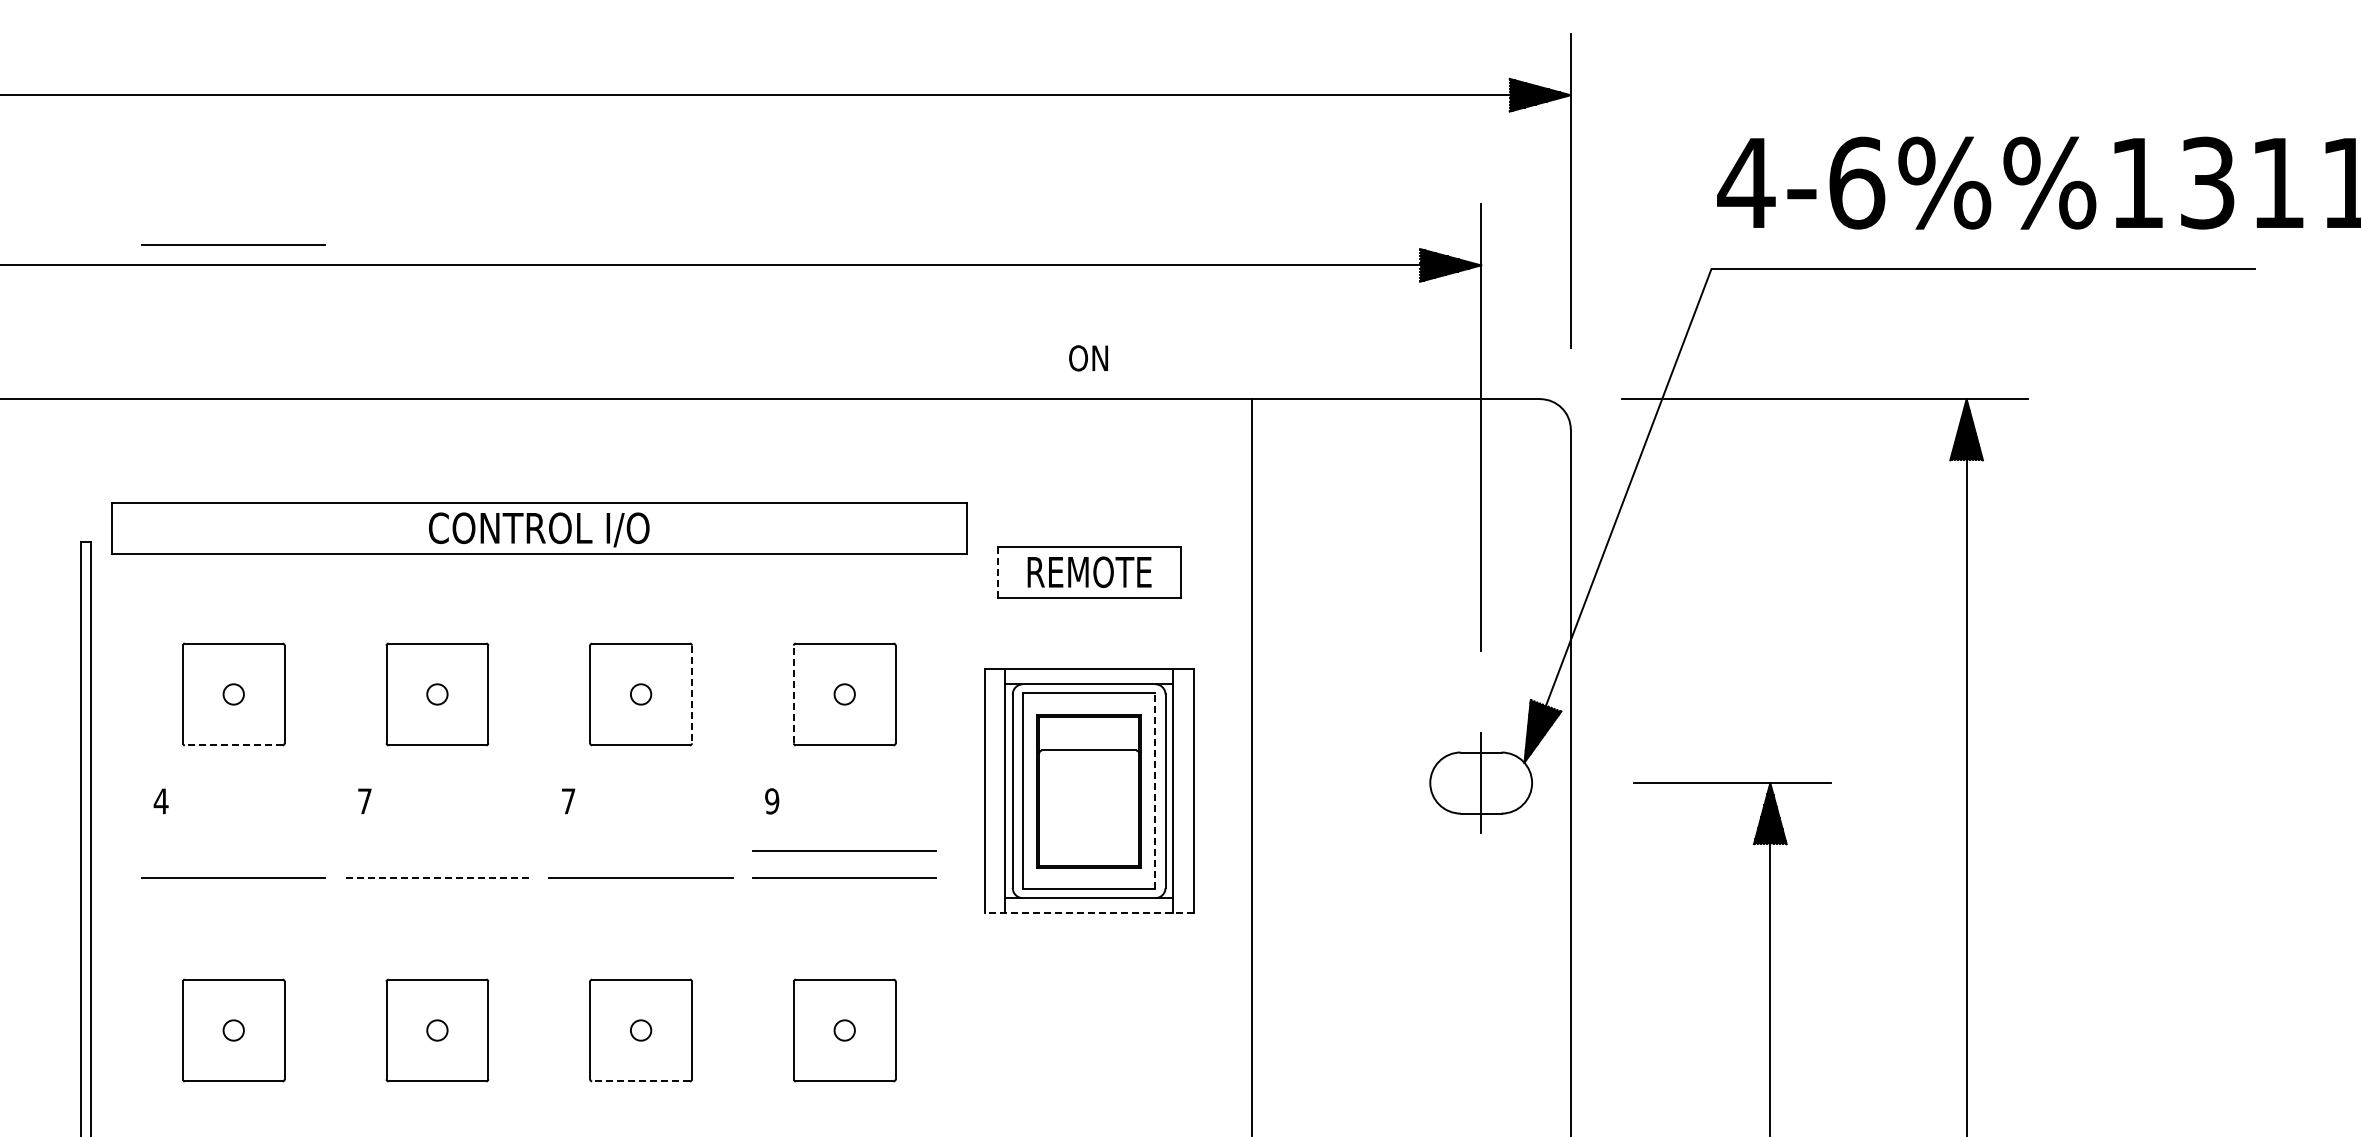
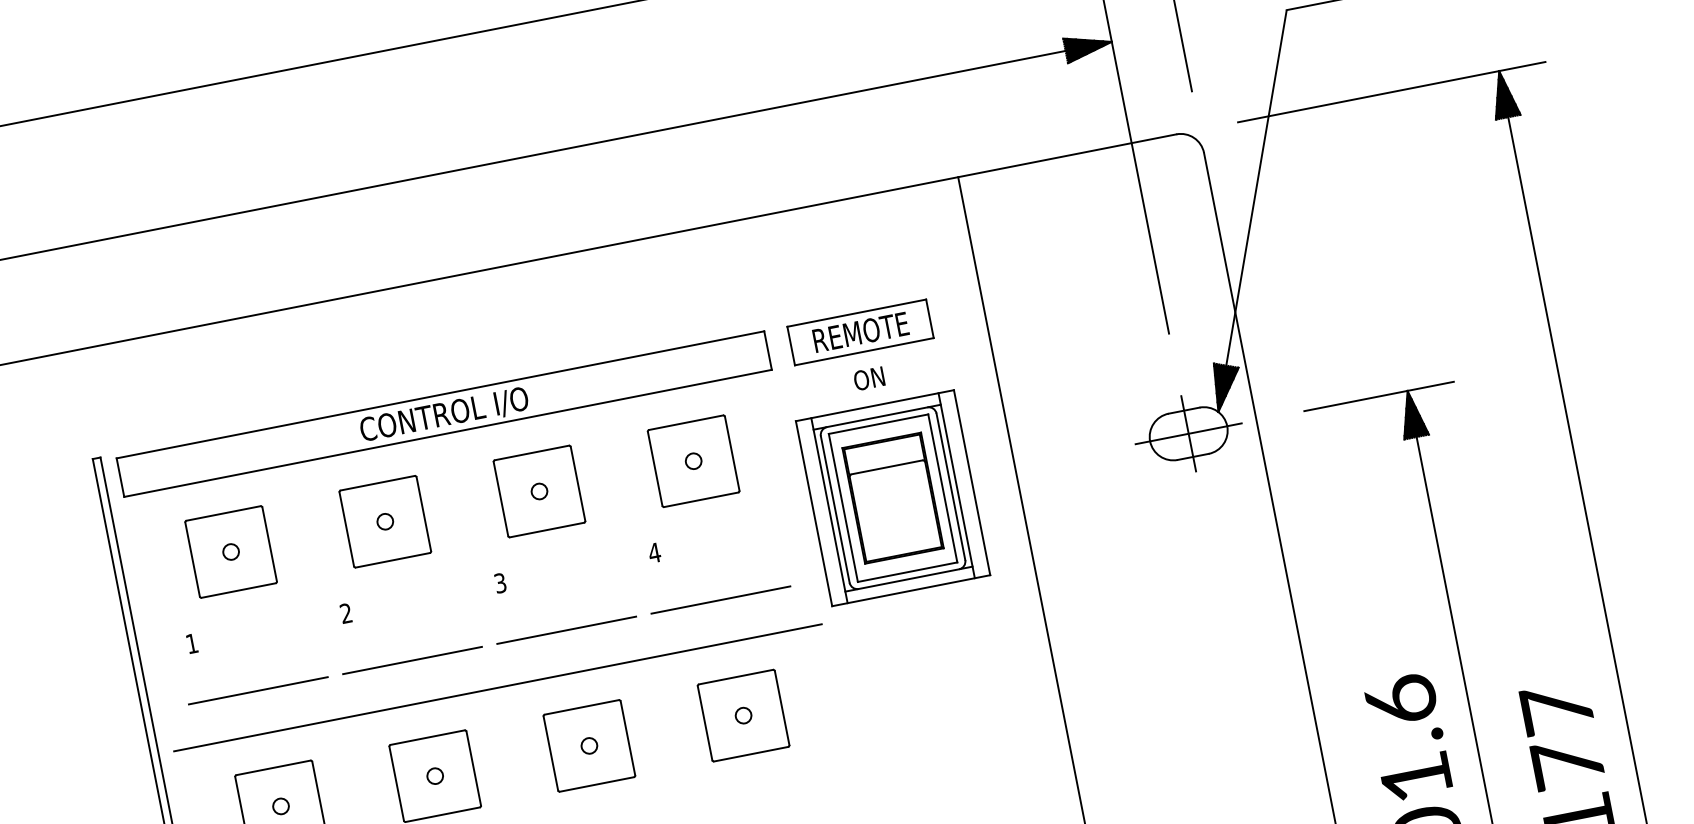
line: (233, 244) -> (164, 211), removed
text: (1088, 358) -> (869, 378), moved
part: (539, 528) -> (444, 414), moved
line: (997, 571) -> (791, 345), dashed -> solid
line: (692, 694) -> (578, 483), dashed -> solid
line: (793, 694) -> (654, 468), dashed -> solid
line: (233, 745) -> (238, 590), dashed -> solid
line: (1480, 783) -> (1188, 434), added
line: (1154, 791) -> (942, 488), dashed -> solid
text: (160, 801) -> (191, 643), 4 -> 1
text: (364, 801) -> (346, 613), 7 -> 2
text: (568, 801) -> (500, 583), 7 -> 3
text: (771, 801) -> (654, 553), 9 -> 4
line: (844, 850) -> (716, 579), removed
line: (437, 877) -> (412, 660), dashed -> solid
line: (1088, 913) -> (910, 590), dashed -> solid
line: (538, 933) -> (497, 687), added
line: (641, 1081) -> (597, 784), dashed -> solid

